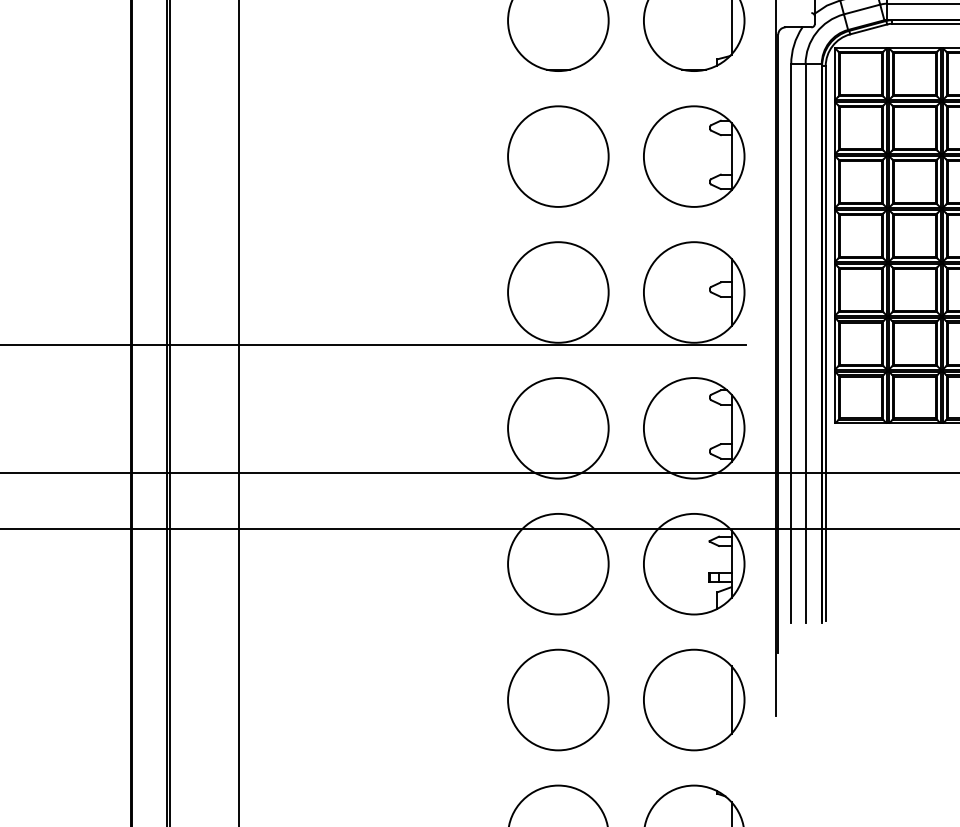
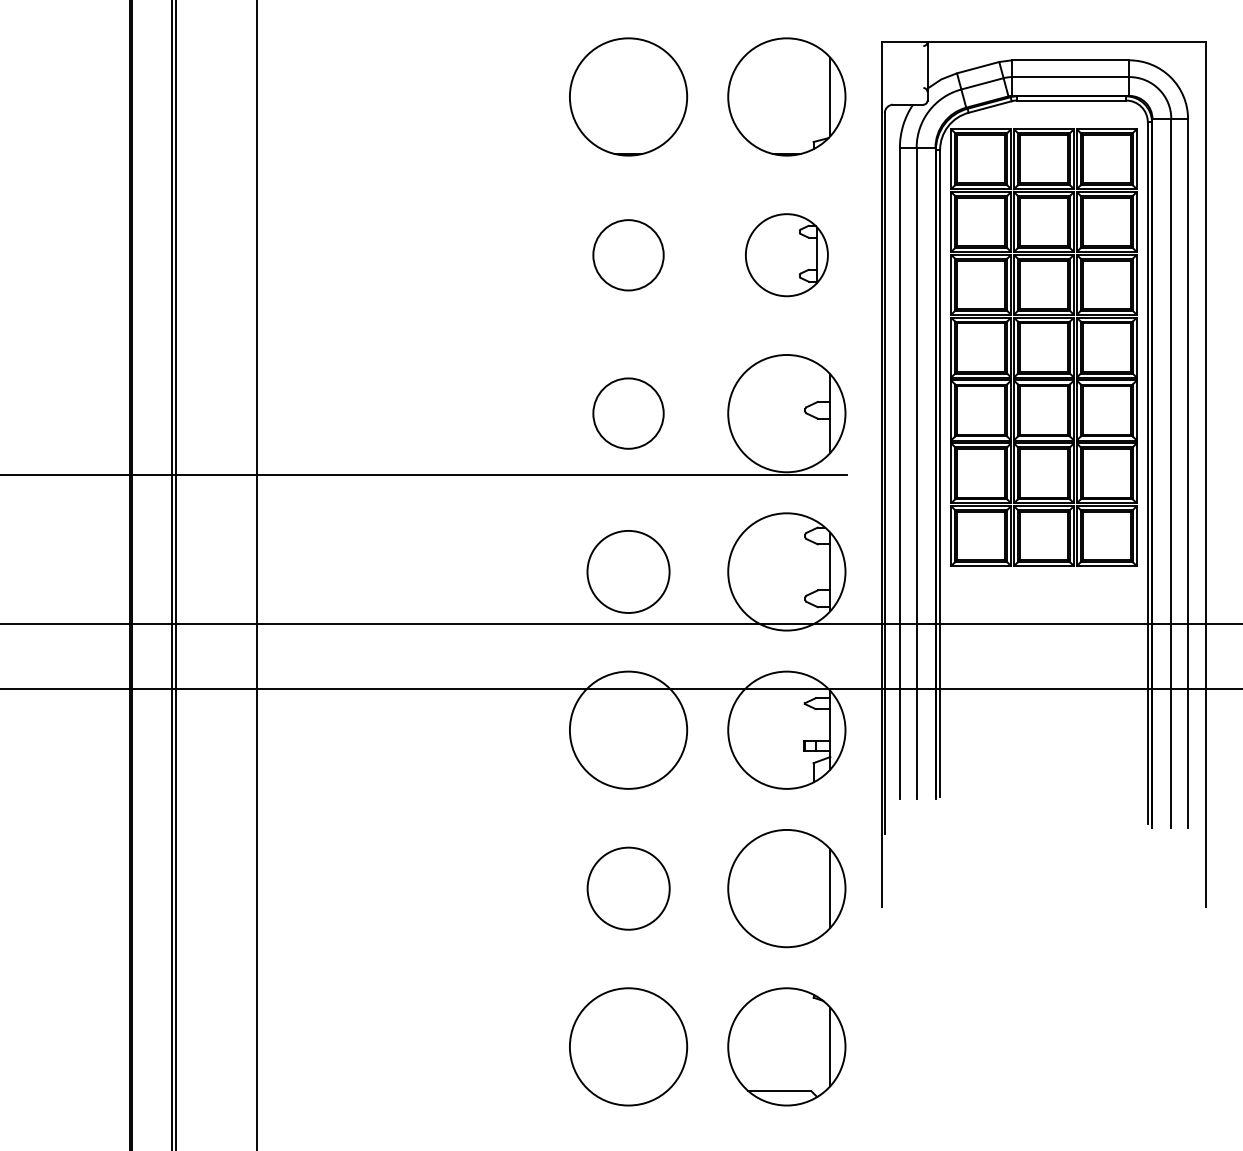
circle: (558, 155) -> (628, 254), size x0.6
part: (693, 155) -> (786, 254), size x0.7
circle: (558, 292) -> (628, 413), size x0.6
circle: (558, 427) -> (628, 571), size x0.7
circle: (558, 699) -> (628, 888), size x0.7

